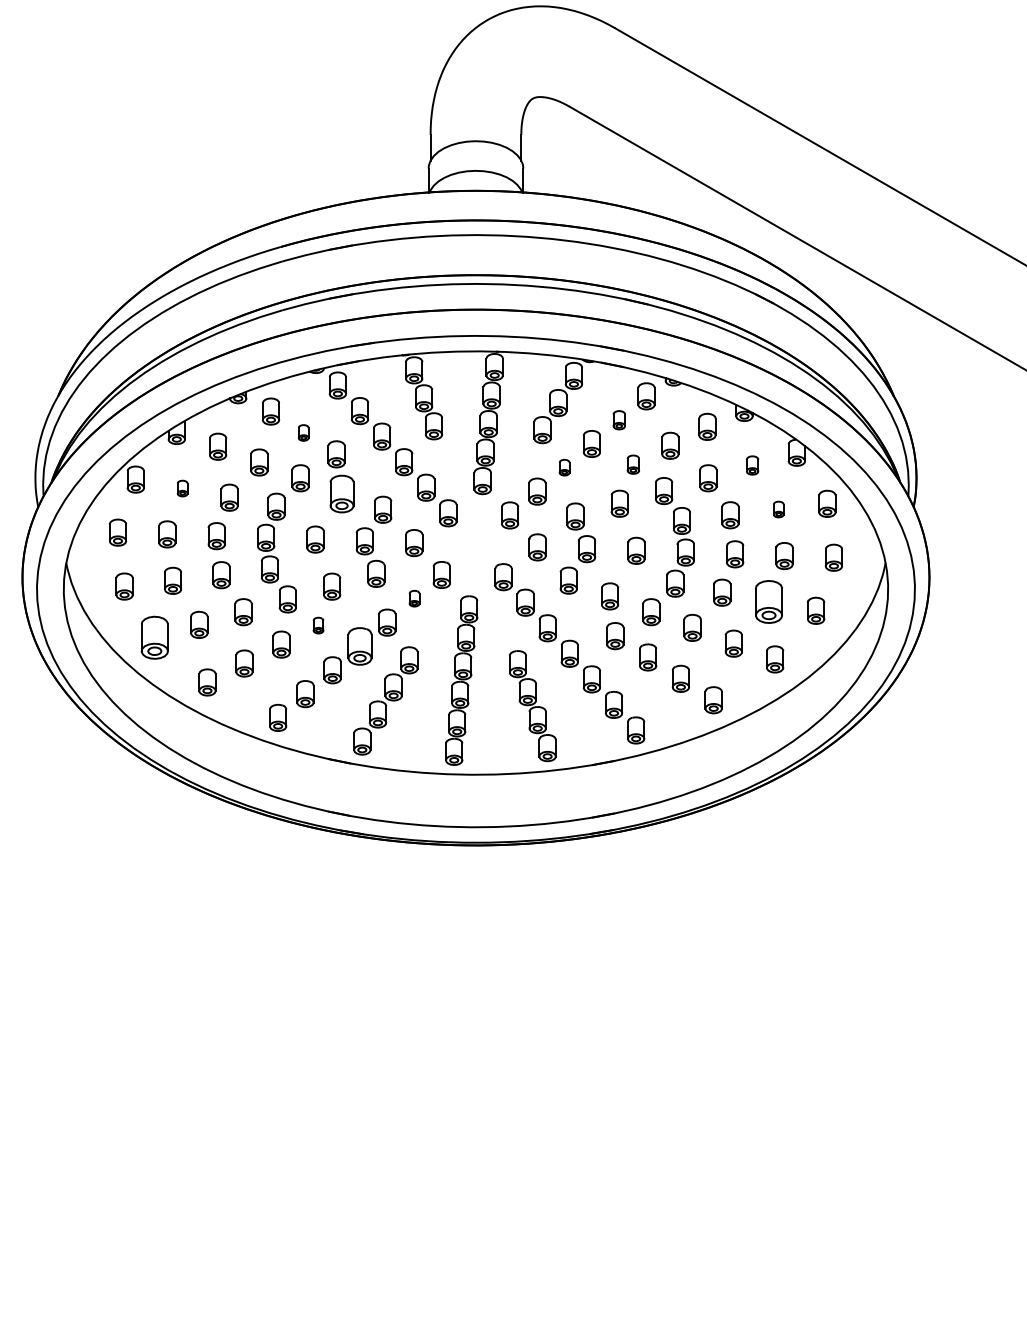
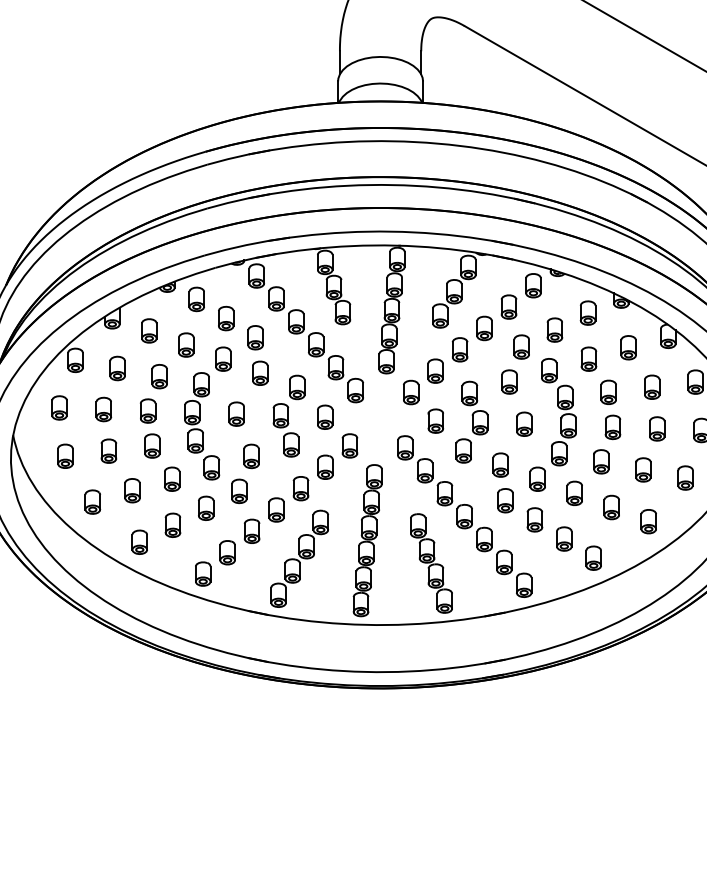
part: (619, 420) -> (509, 307), size x1.43
part: (303, 432) -> (225, 318), size x1.67
part: (633, 464) -> (521, 346), size x1.43
part: (752, 465) -> (628, 347), size x1.43
part: (564, 467) -> (459, 349), size x1.67
part: (182, 488) -> (117, 368), size x1.67
part: (341, 493) -> (259, 372), size x0.71
part: (778, 509) -> (651, 387), size x1.67
part: (414, 598) -> (325, 467), size x1.67
part: (769, 601) -> (643, 469), size x0.62
part: (318, 625) -> (239, 491), size x1.67
part: (155, 637) -> (93, 501), size x0.62
part: (359, 646) -> (276, 510), size x0.71

